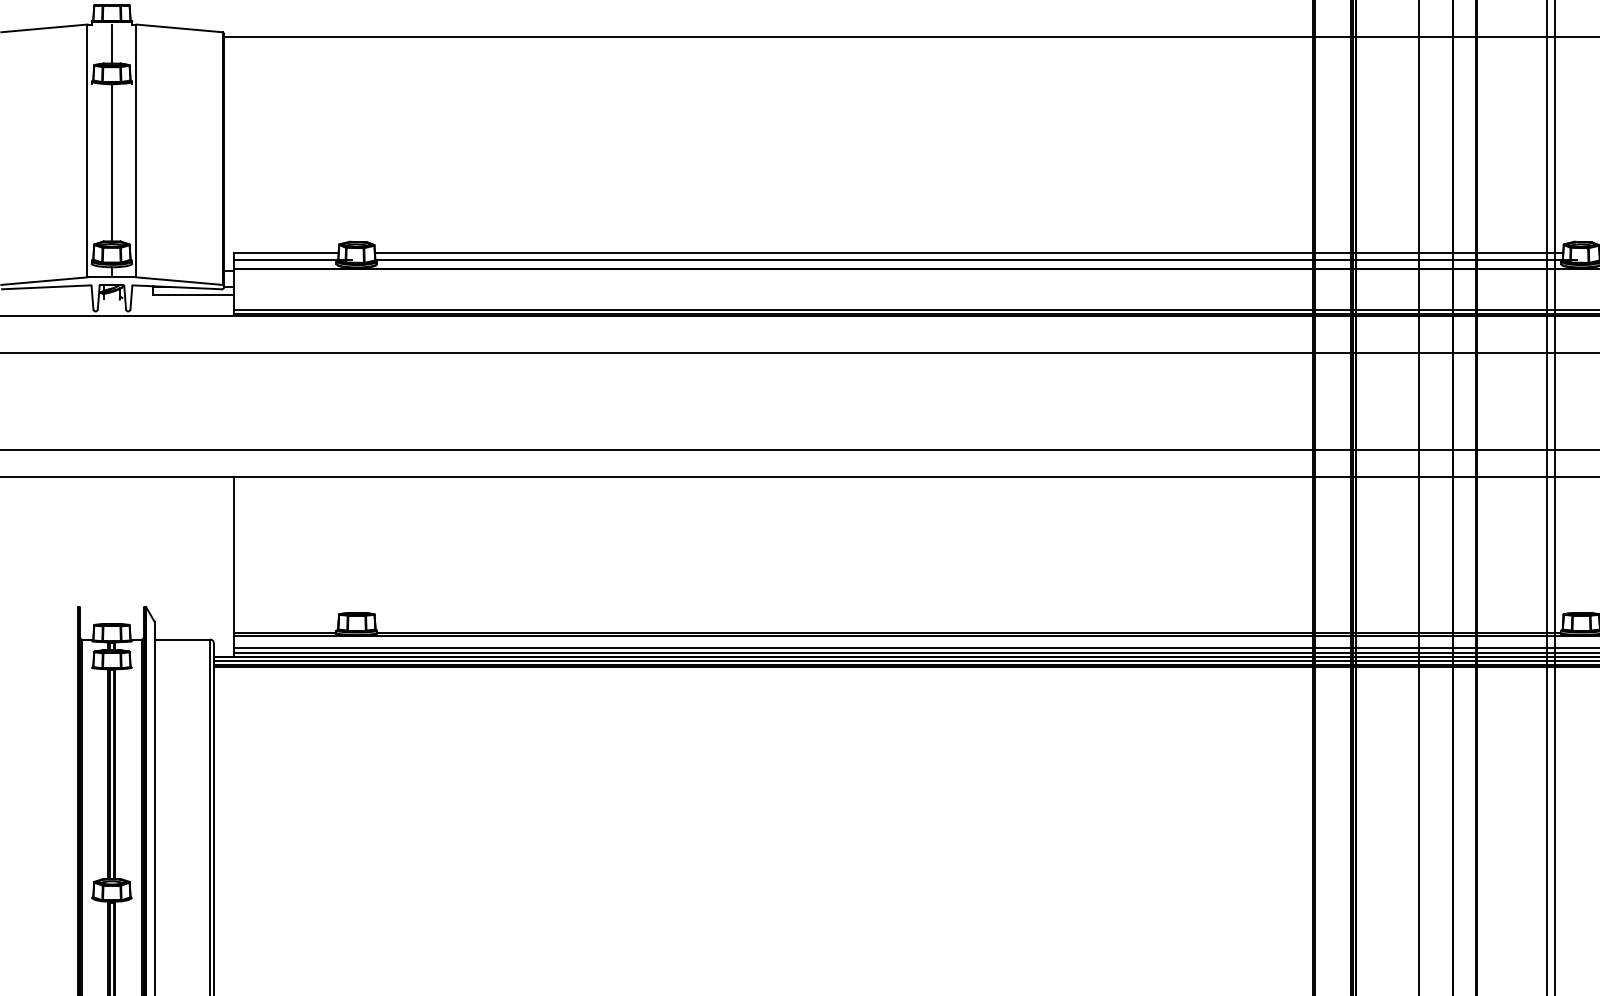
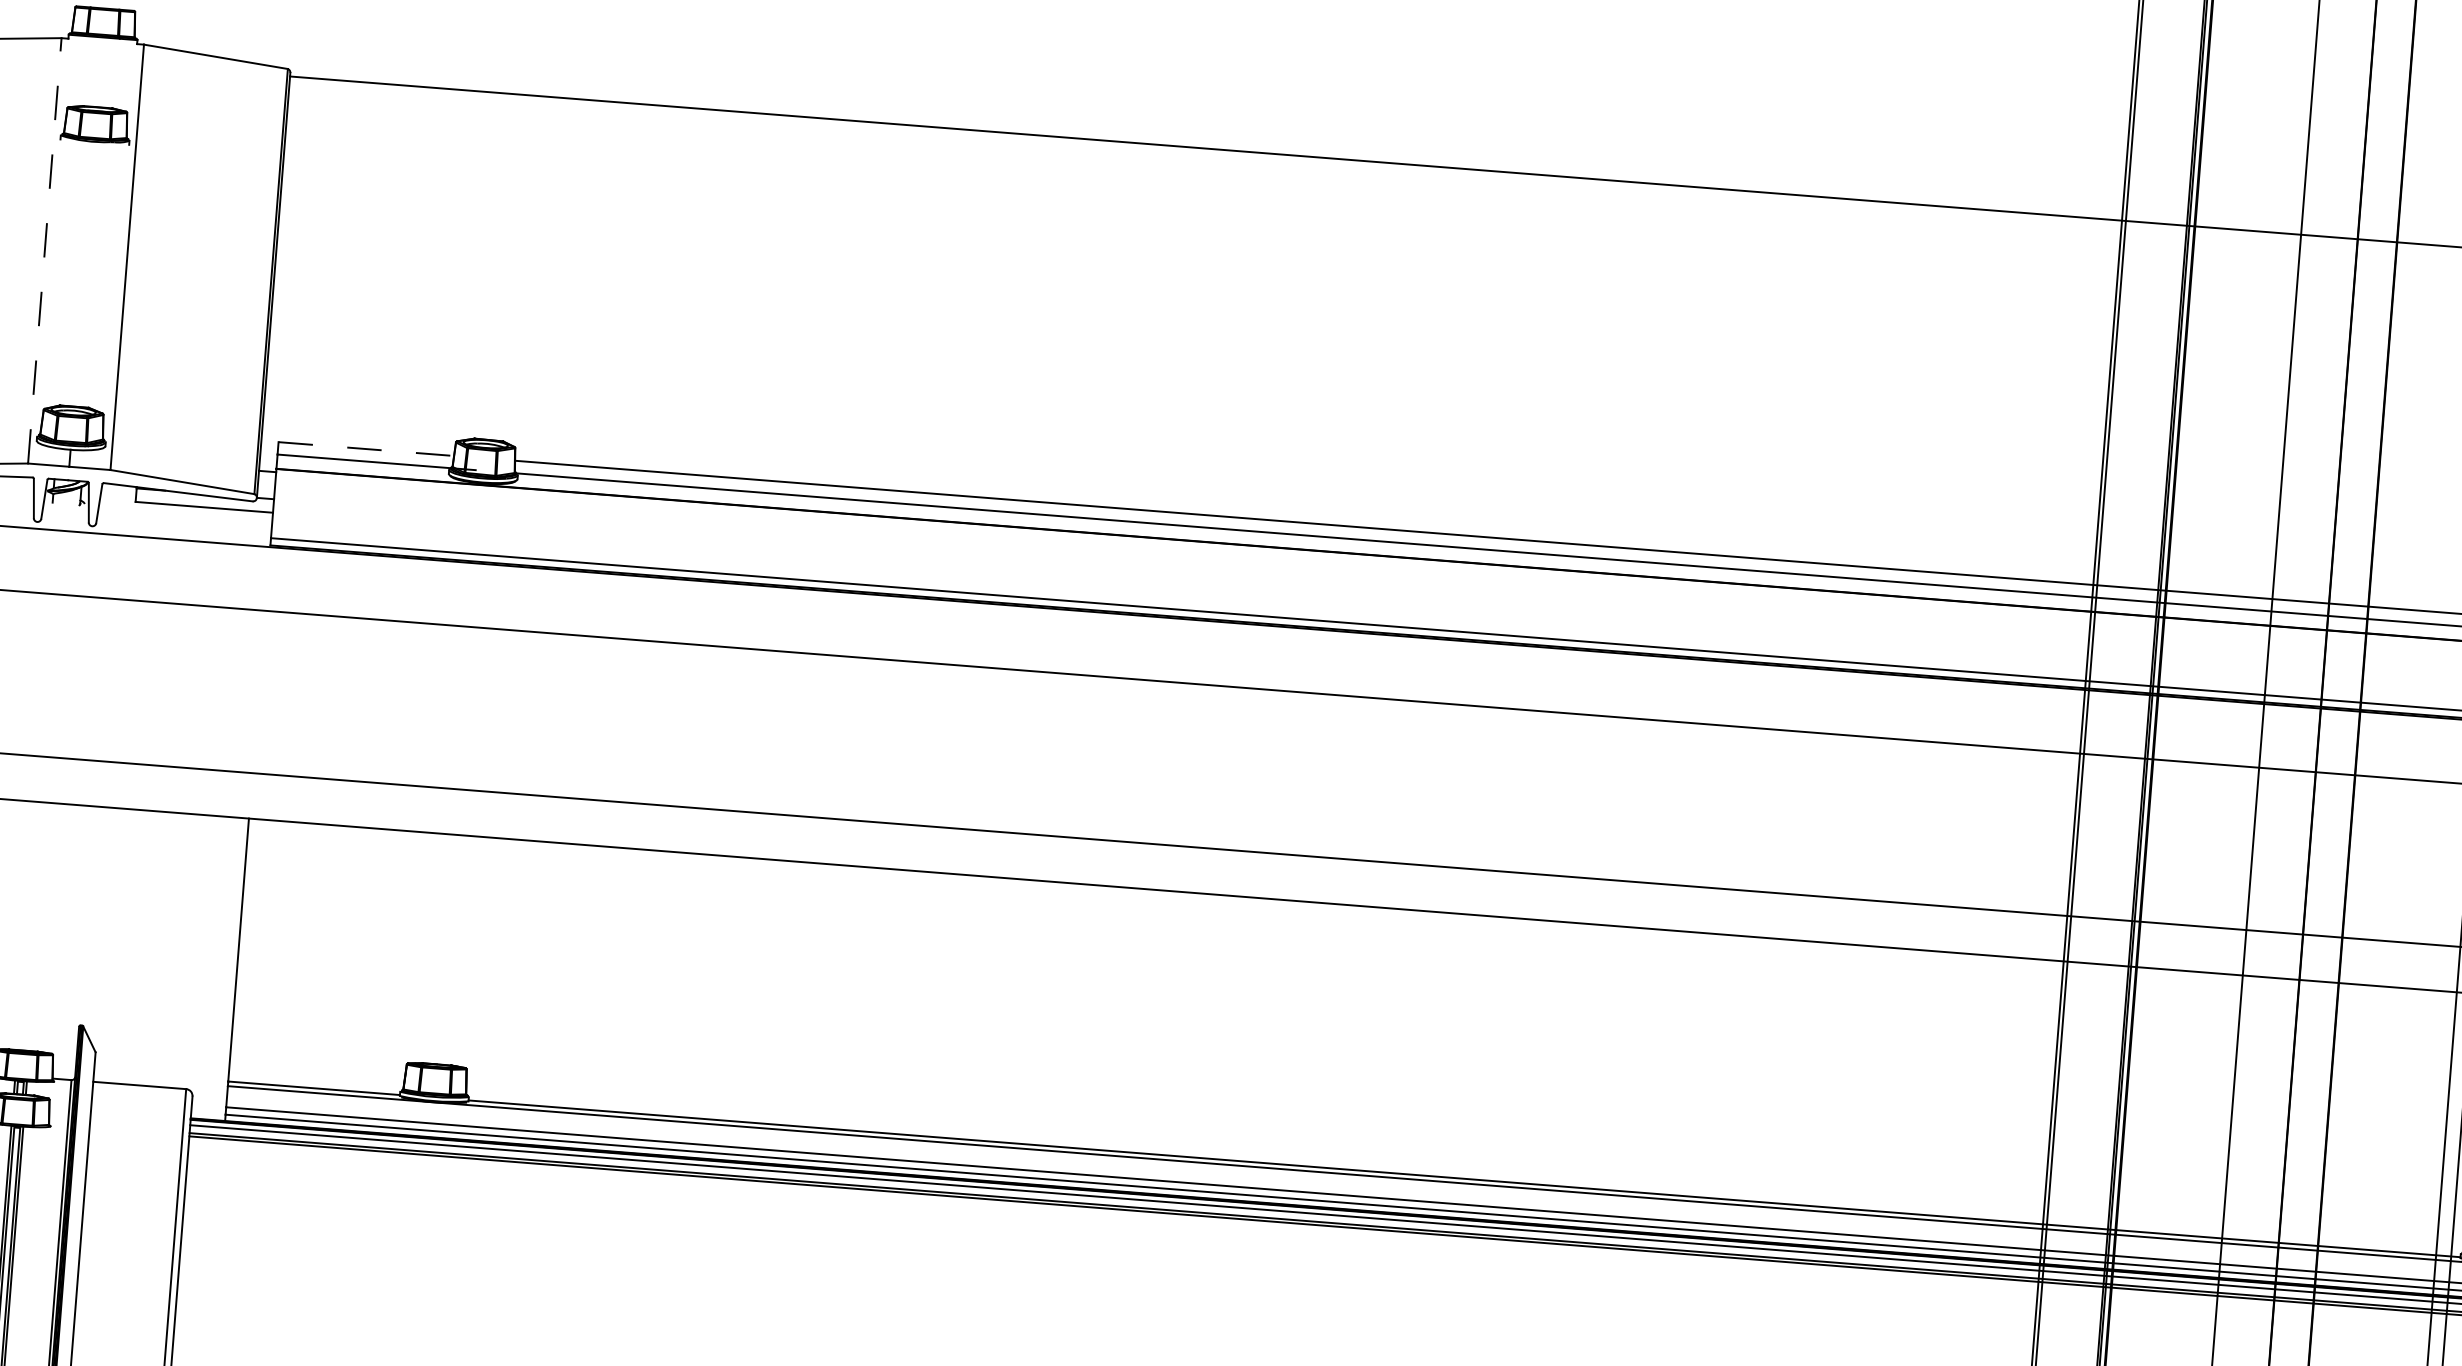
line: (111, 43) -> (99, 73), removed
line: (87, 150) -> (44, 250), solid -> dashed
line: (111, 163) -> (83, 275), removed
line: (287, 253) -> (367, 449), solid -> dashed

